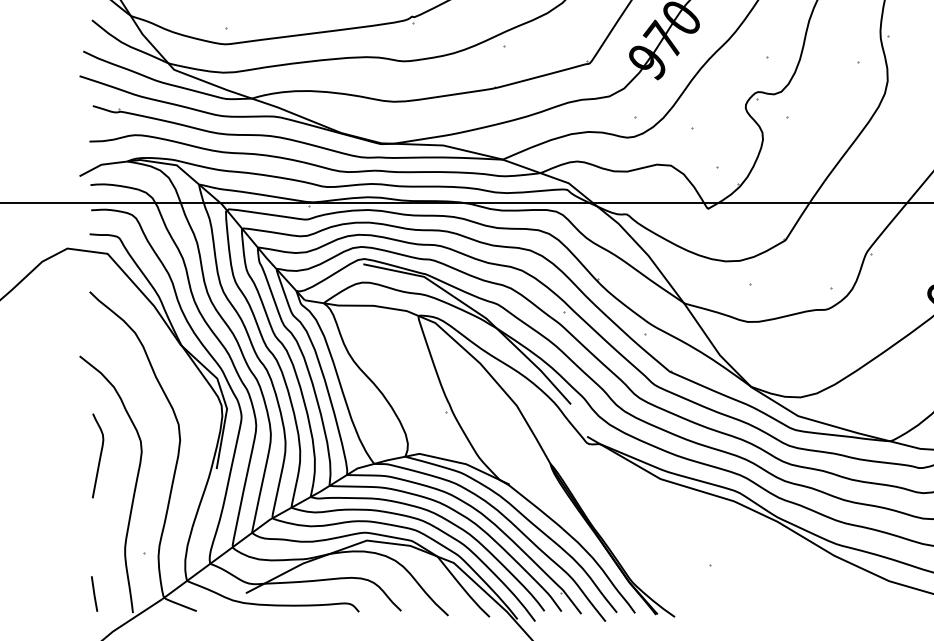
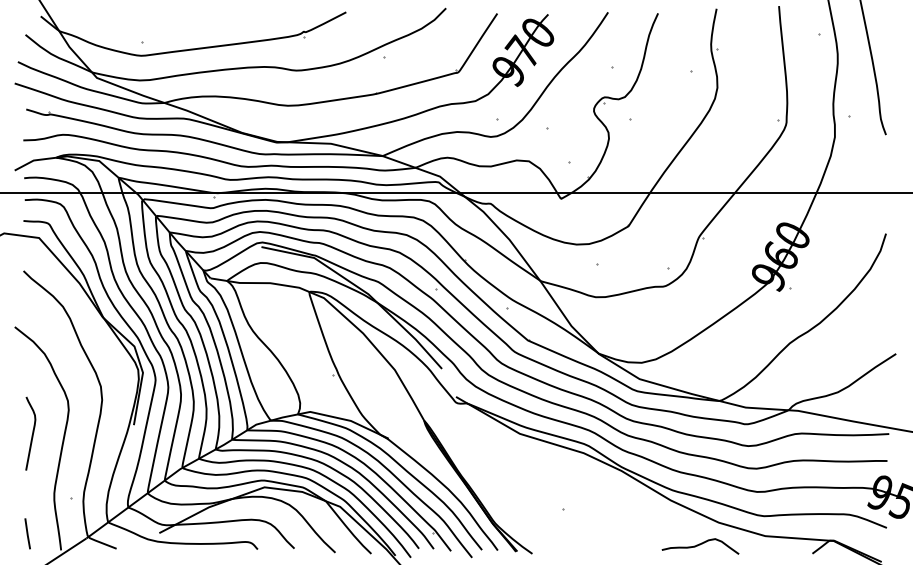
curve: (100, 455) -> (32, 433), moved
curve: (868, 607) -> (700, 545), added

